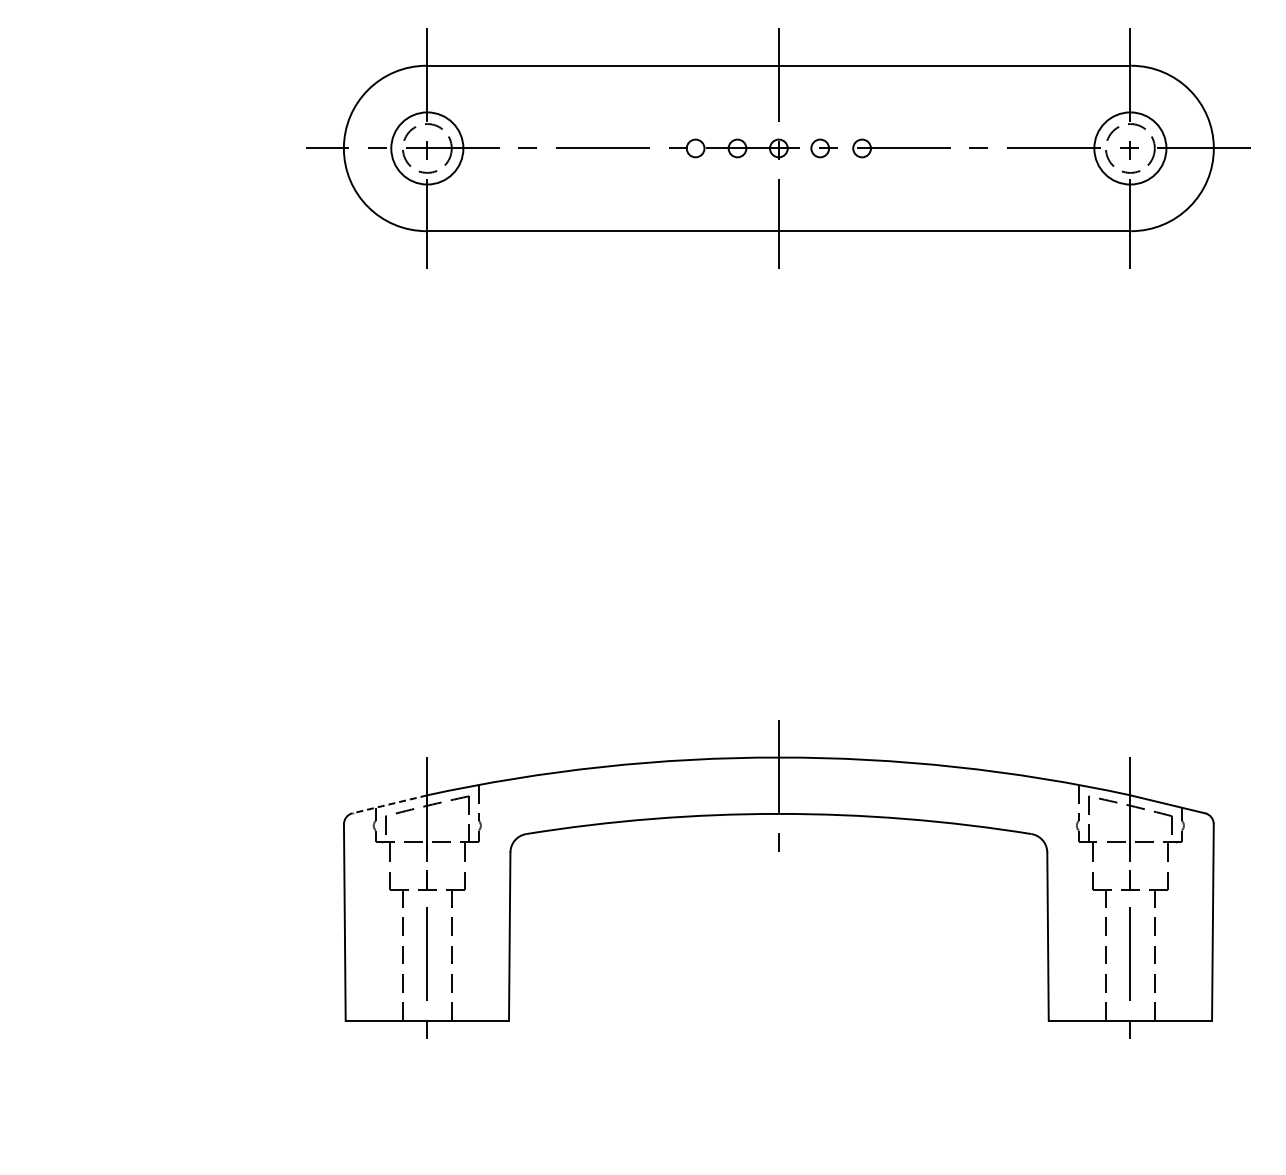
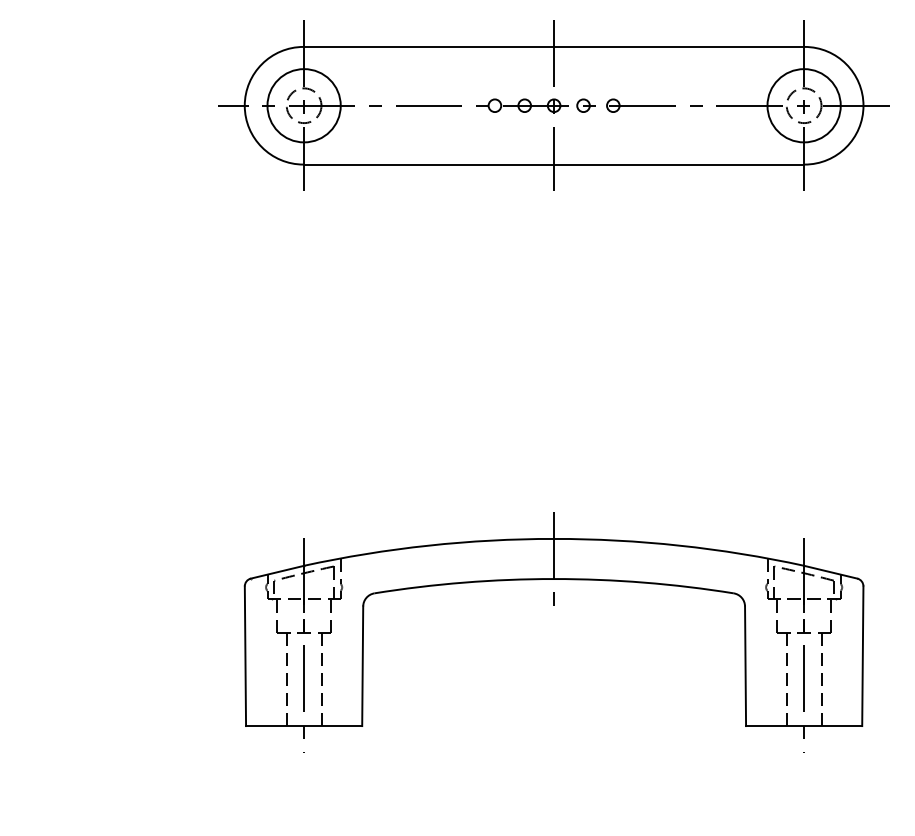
circle: (426, 147) -> (303, 105), size x1.43
circle: (1129, 147) -> (803, 105), size x1.43
line: (389, 804) -> (277, 572), dashed -> solid

